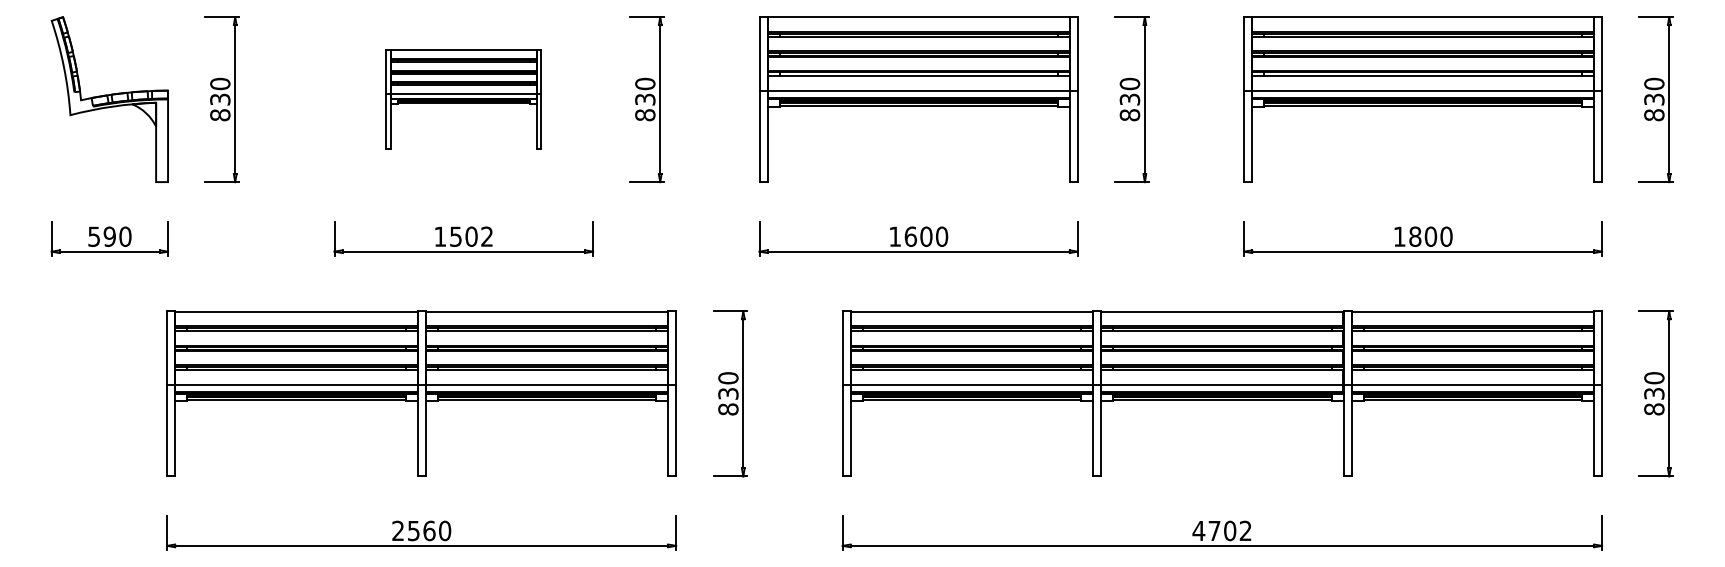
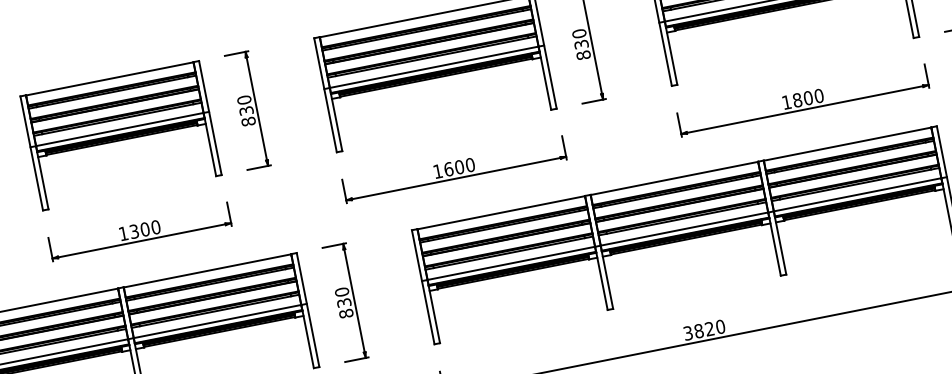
part: (463, 99) -> (120, 135), size x1.67
text: (471, 236) -> (145, 229), 1502 -> 1300
text: (1221, 530) -> (703, 329), 4702 -> 3820

